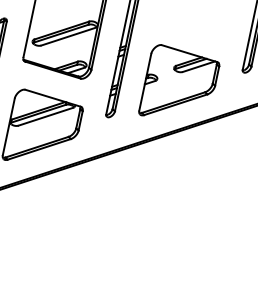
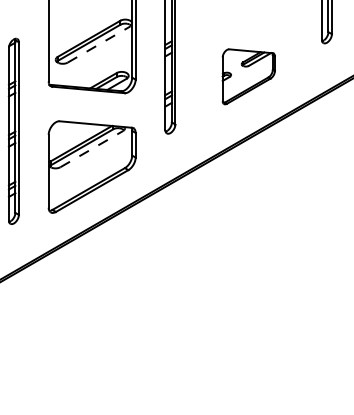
line: (69, 36) -> (99, 44), solid -> dashed
part: (179, 85) -> (248, 76), size x0.6
line: (46, 116) -> (92, 148), solid -> dashed

